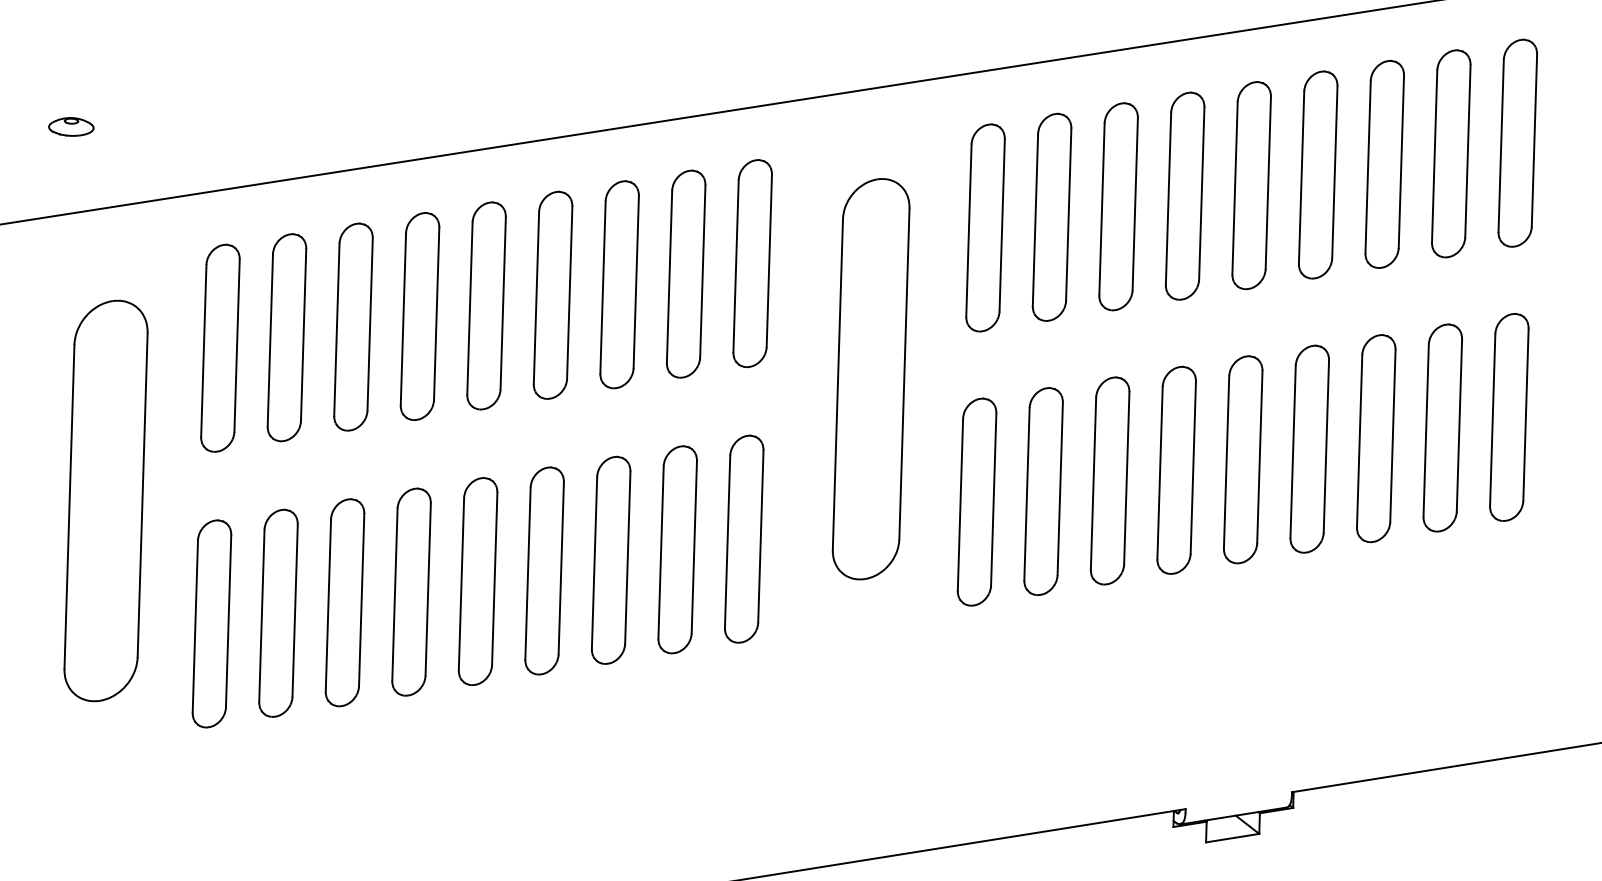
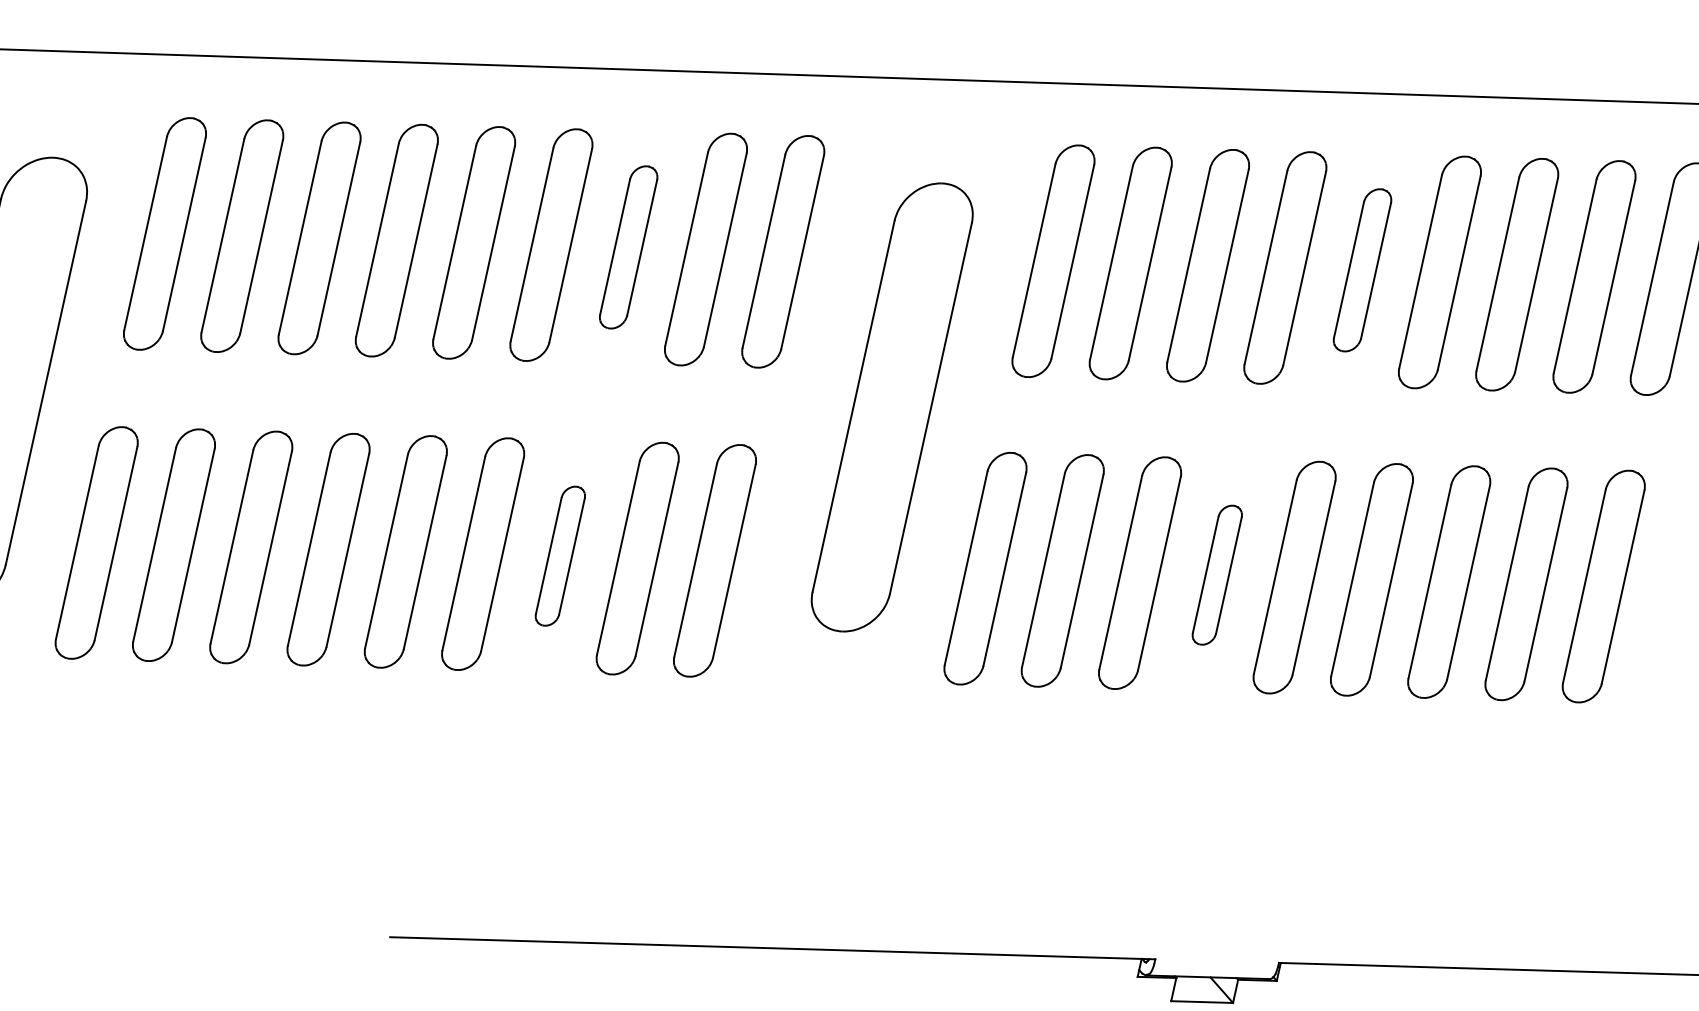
part: (1251, 185) -> (1362, 270), size x0.7
part: (619, 284) -> (628, 247), size x0.7
part: (1176, 469) -> (1217, 574), size x0.6
part: (610, 559) -> (559, 555), size x0.6

